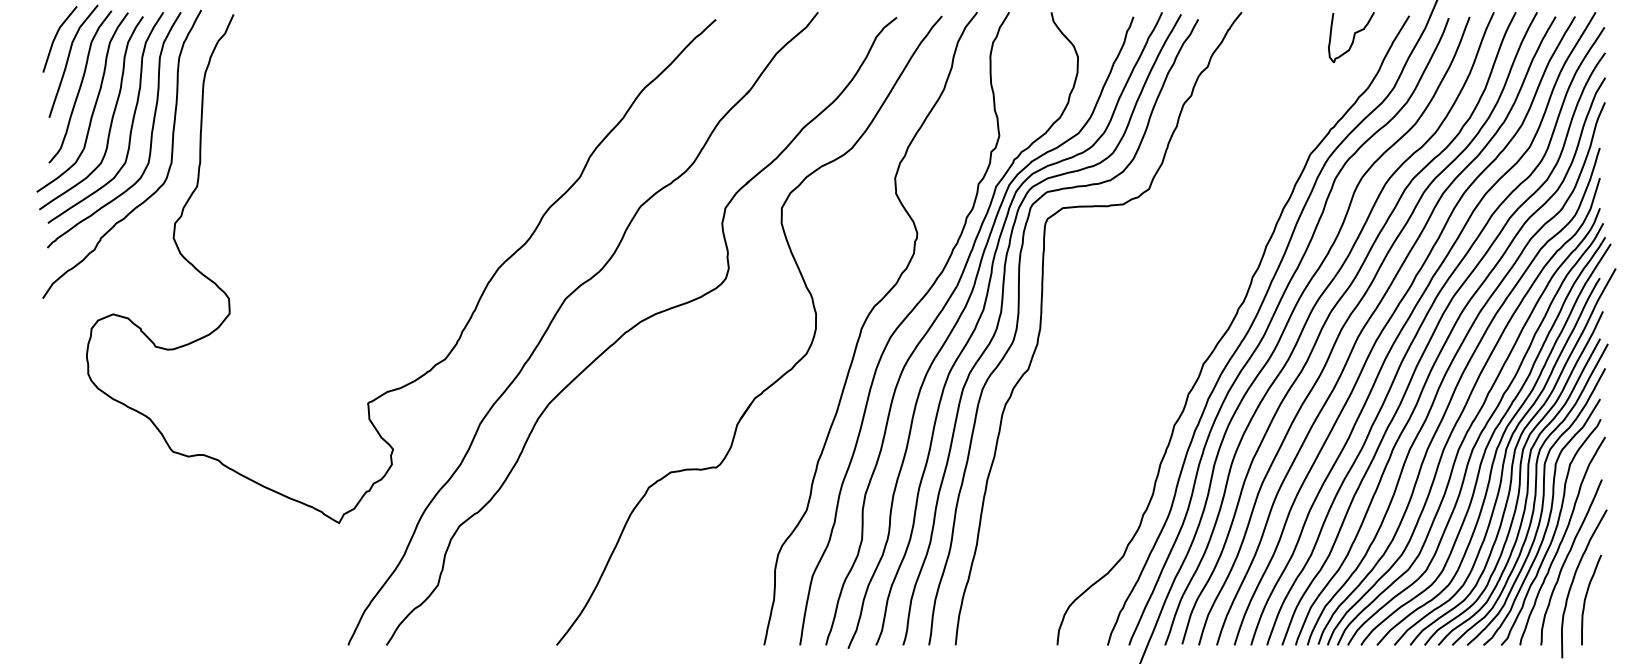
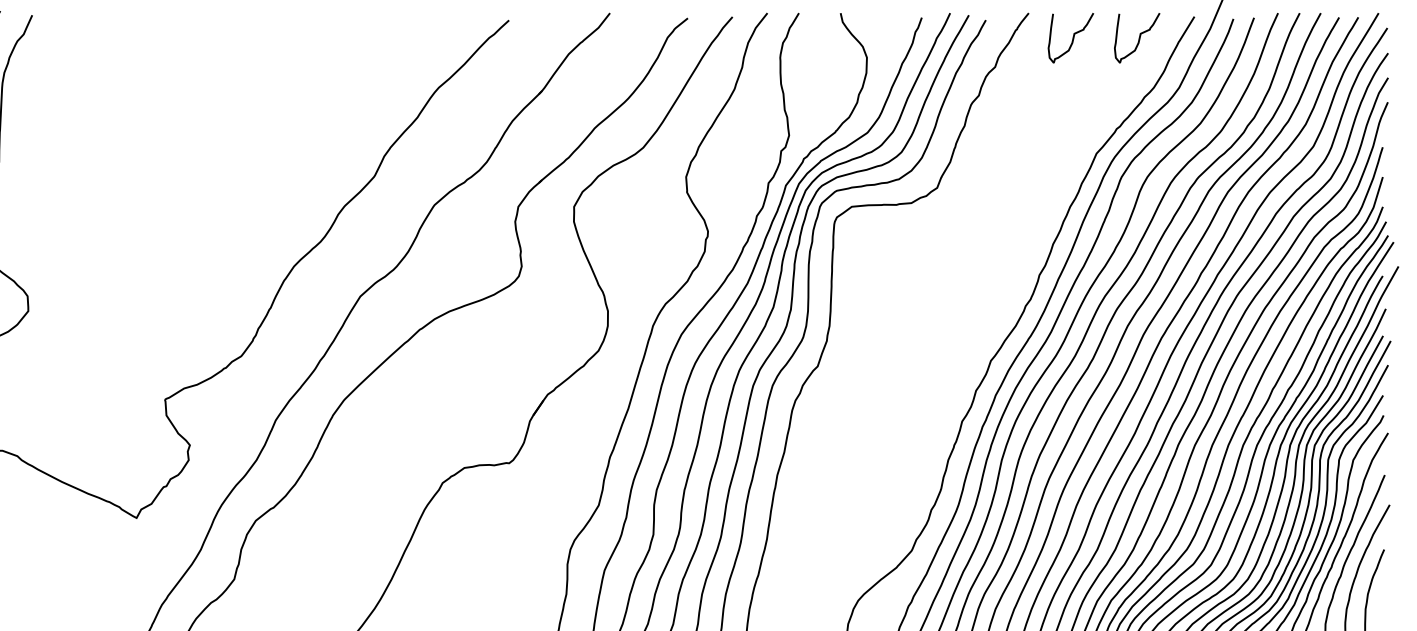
curve: (1285, 38) -> (1072, 39), added

